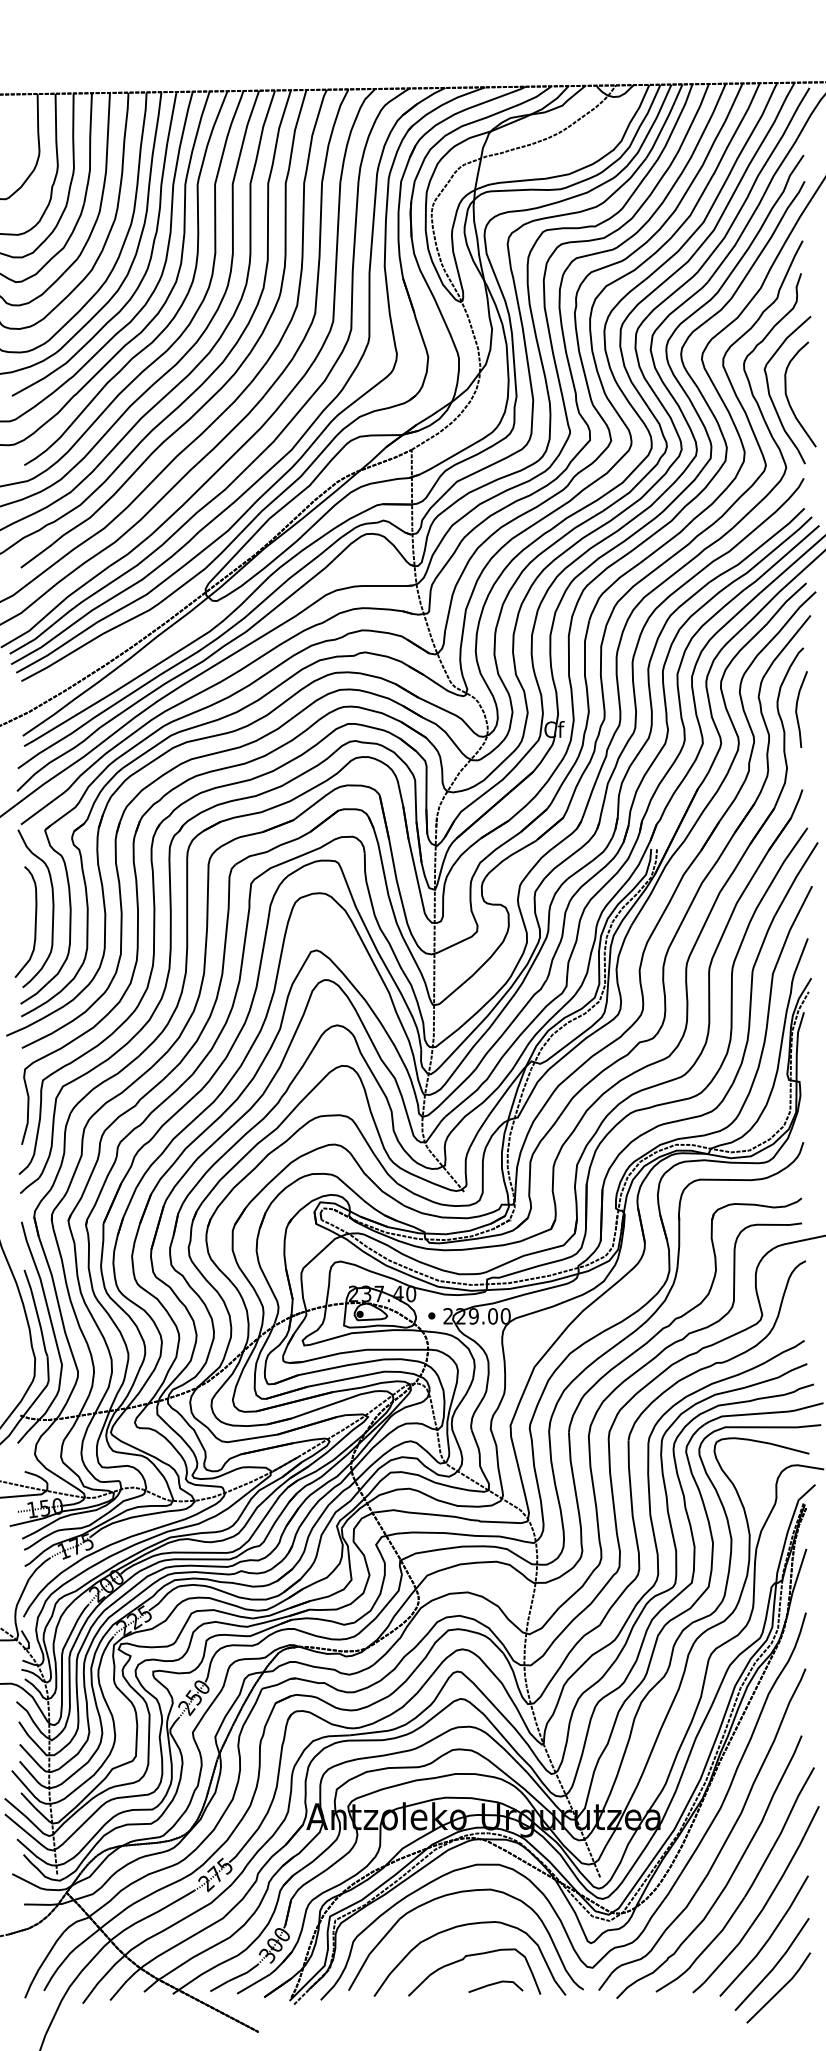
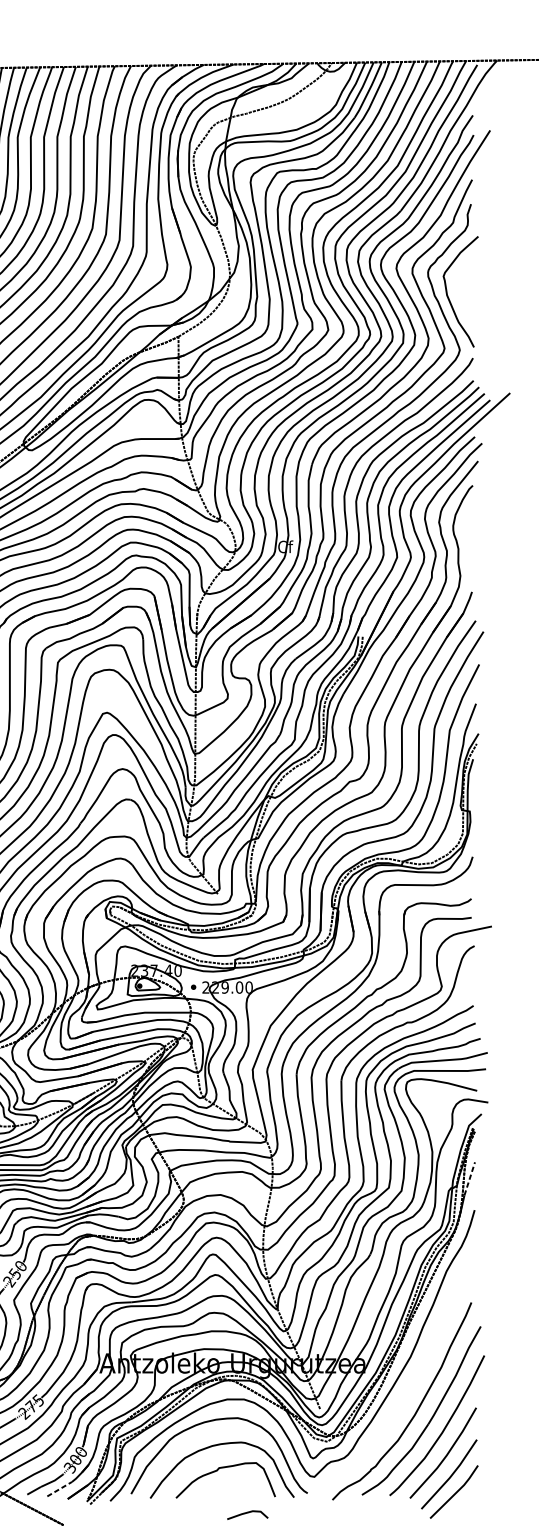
curve: (788, 398) -> (461, 298), removed
curve: (797, 709) -> (468, 531), removed
line: (799, 1570) -> (469, 1178), solid -> dashed
curve: (724, 1841) -> (413, 1382), removed
line: (253, 1984) -> (59, 1489), solid -> dashed
line: (495, 1984) -> (247, 1513), moved

